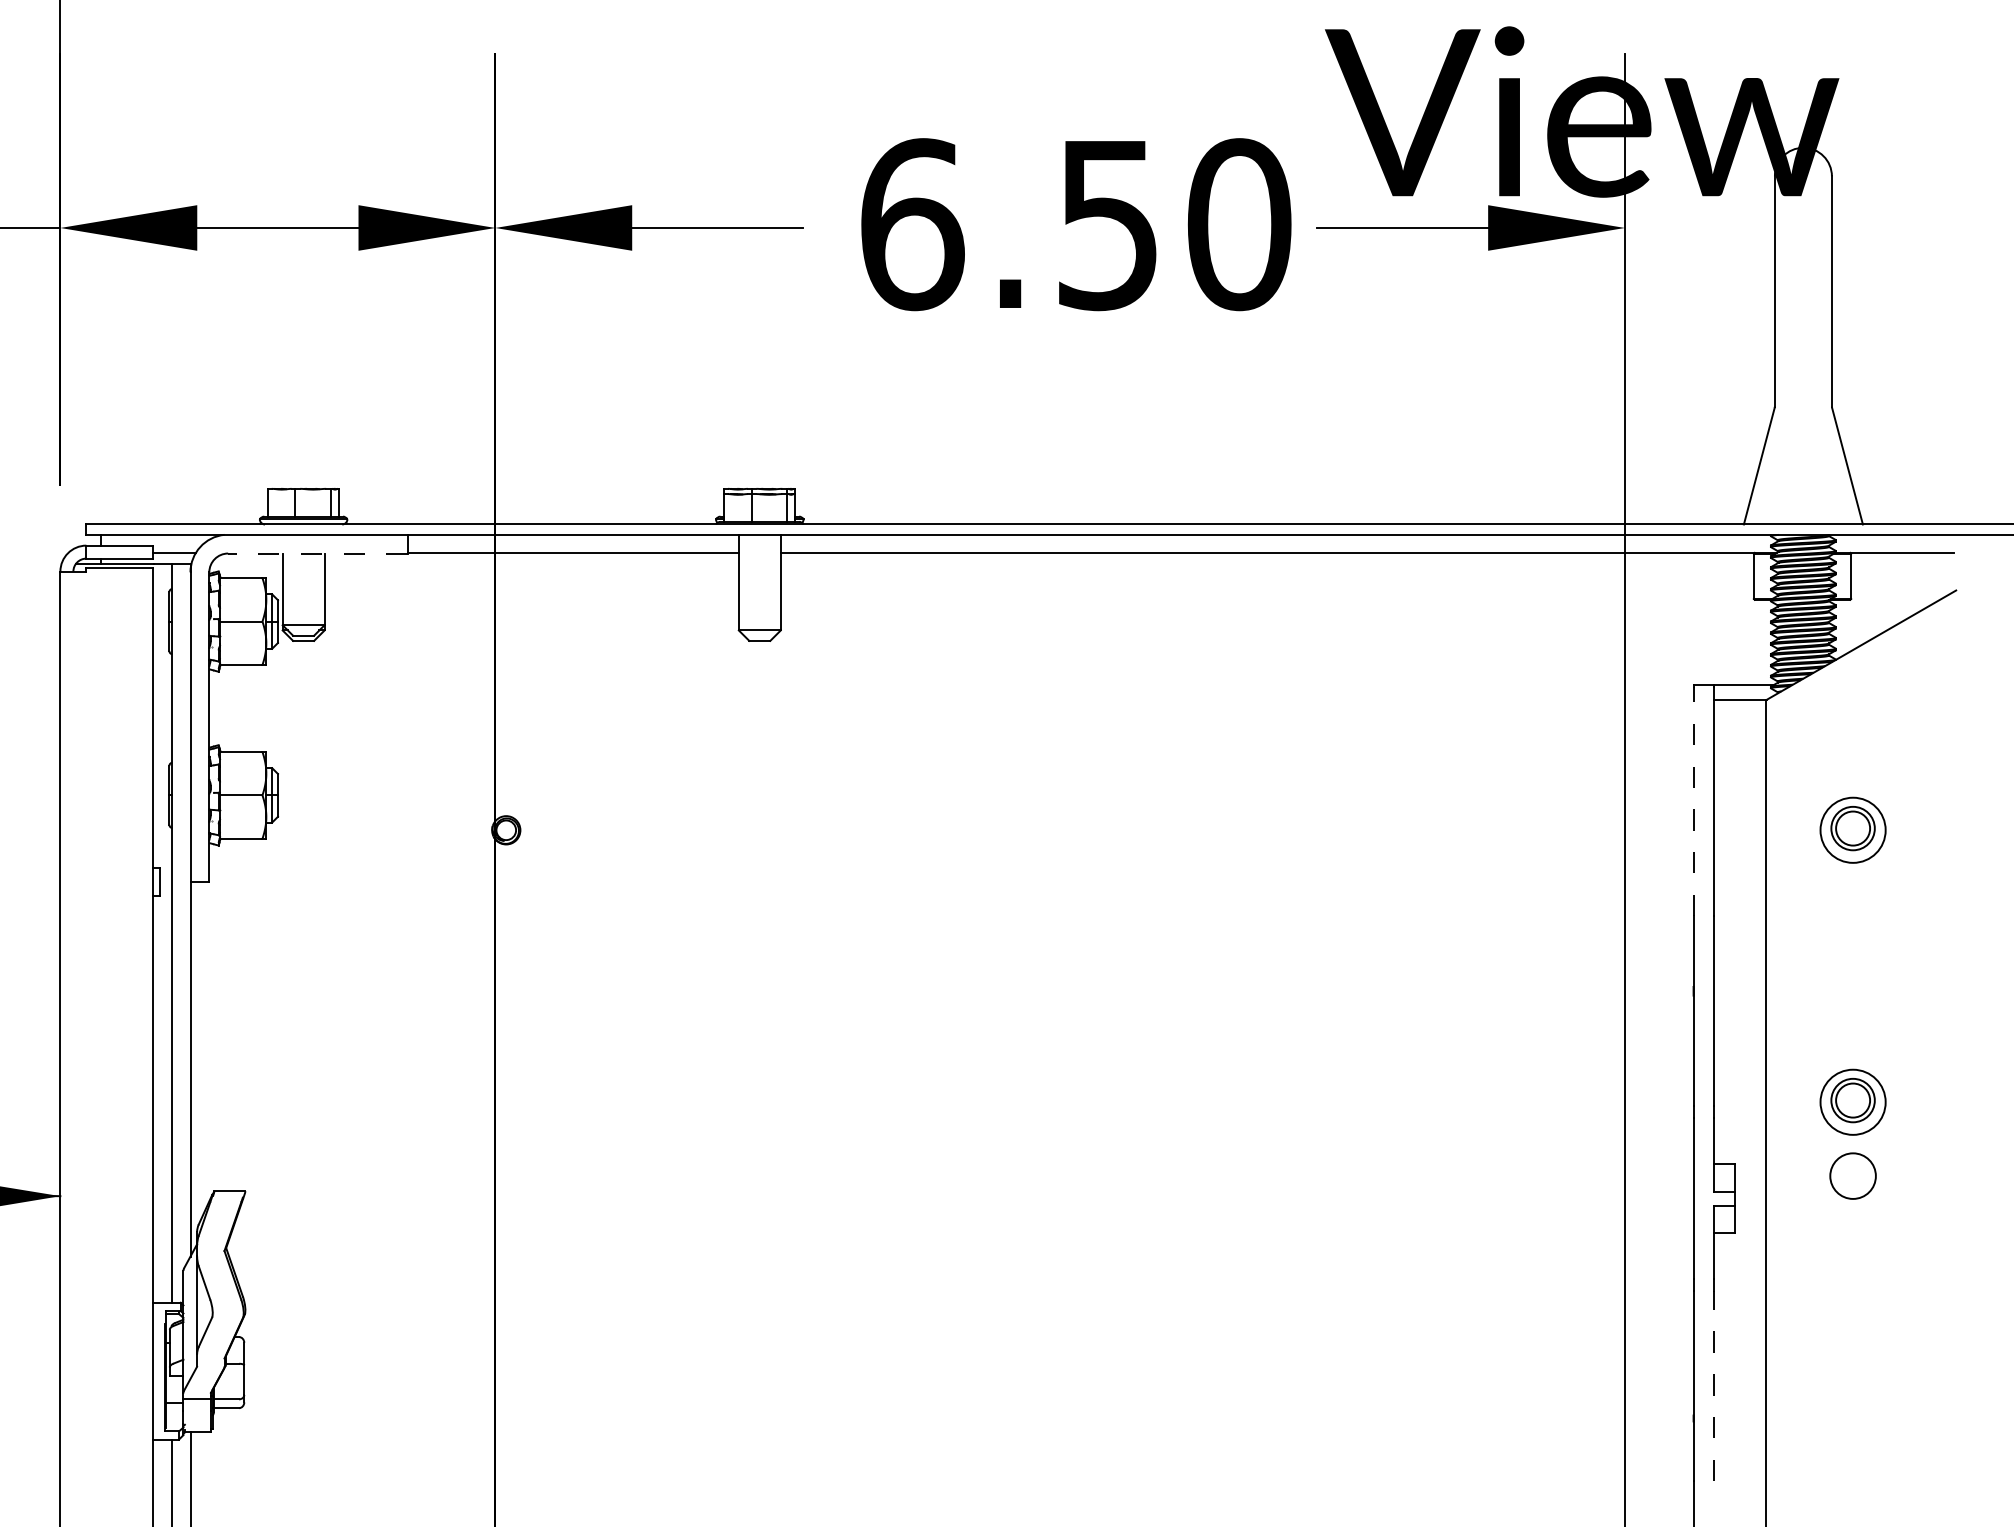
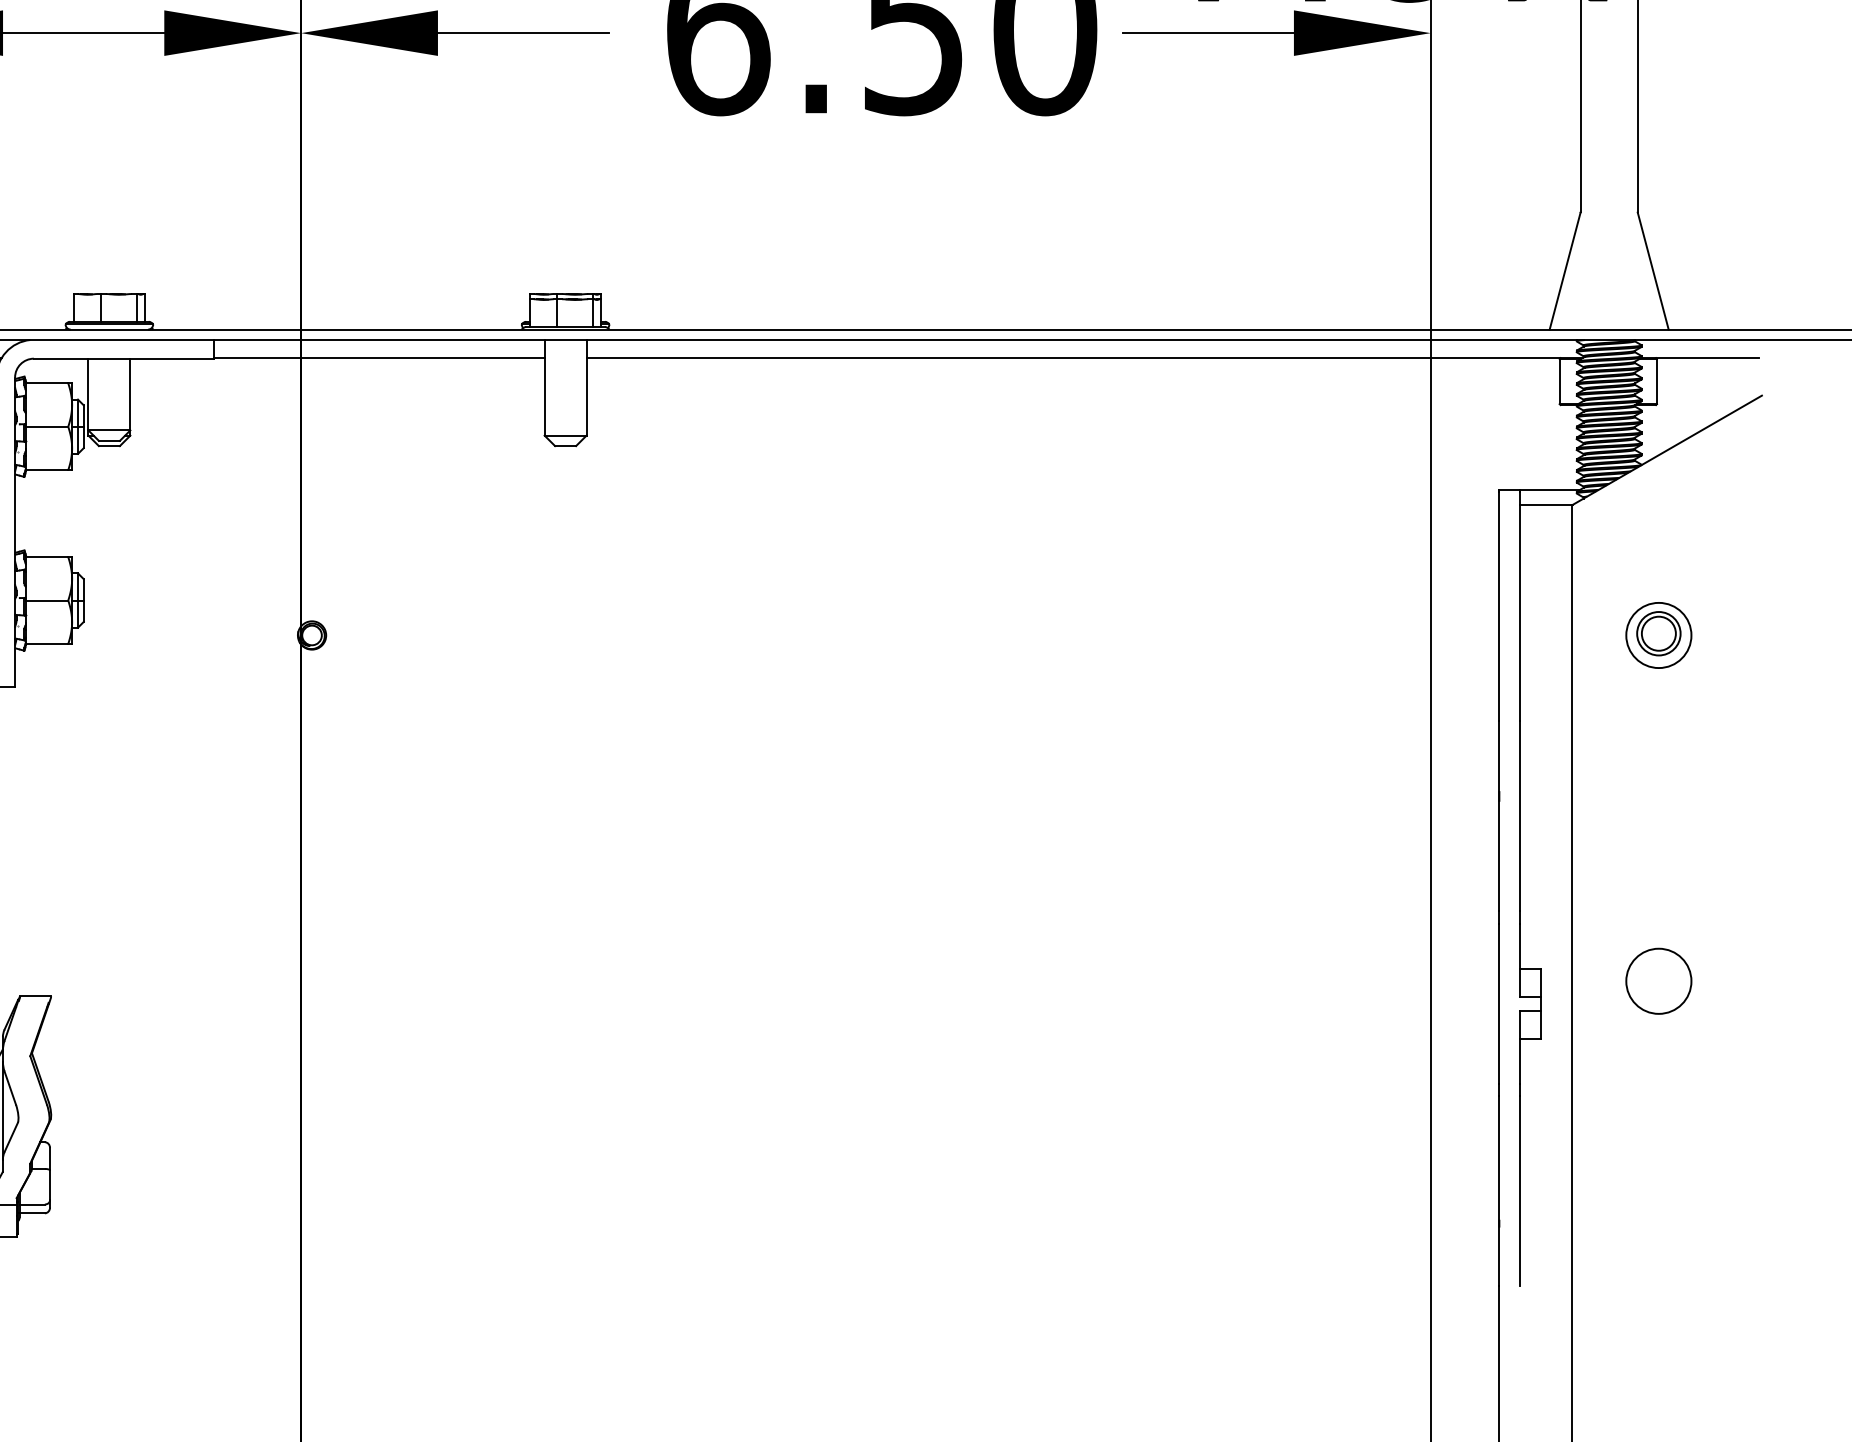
line: (317, 553) -> (123, 358), dashed -> solid
line: (1693, 801) -> (1499, 606), dashed -> solid
part: (1852, 1101) -> (1658, 906), removed
circle: (1852, 1175) -> (1658, 980), size x1.43
line: (1714, 1385) -> (1520, 1190), dashed -> solid

